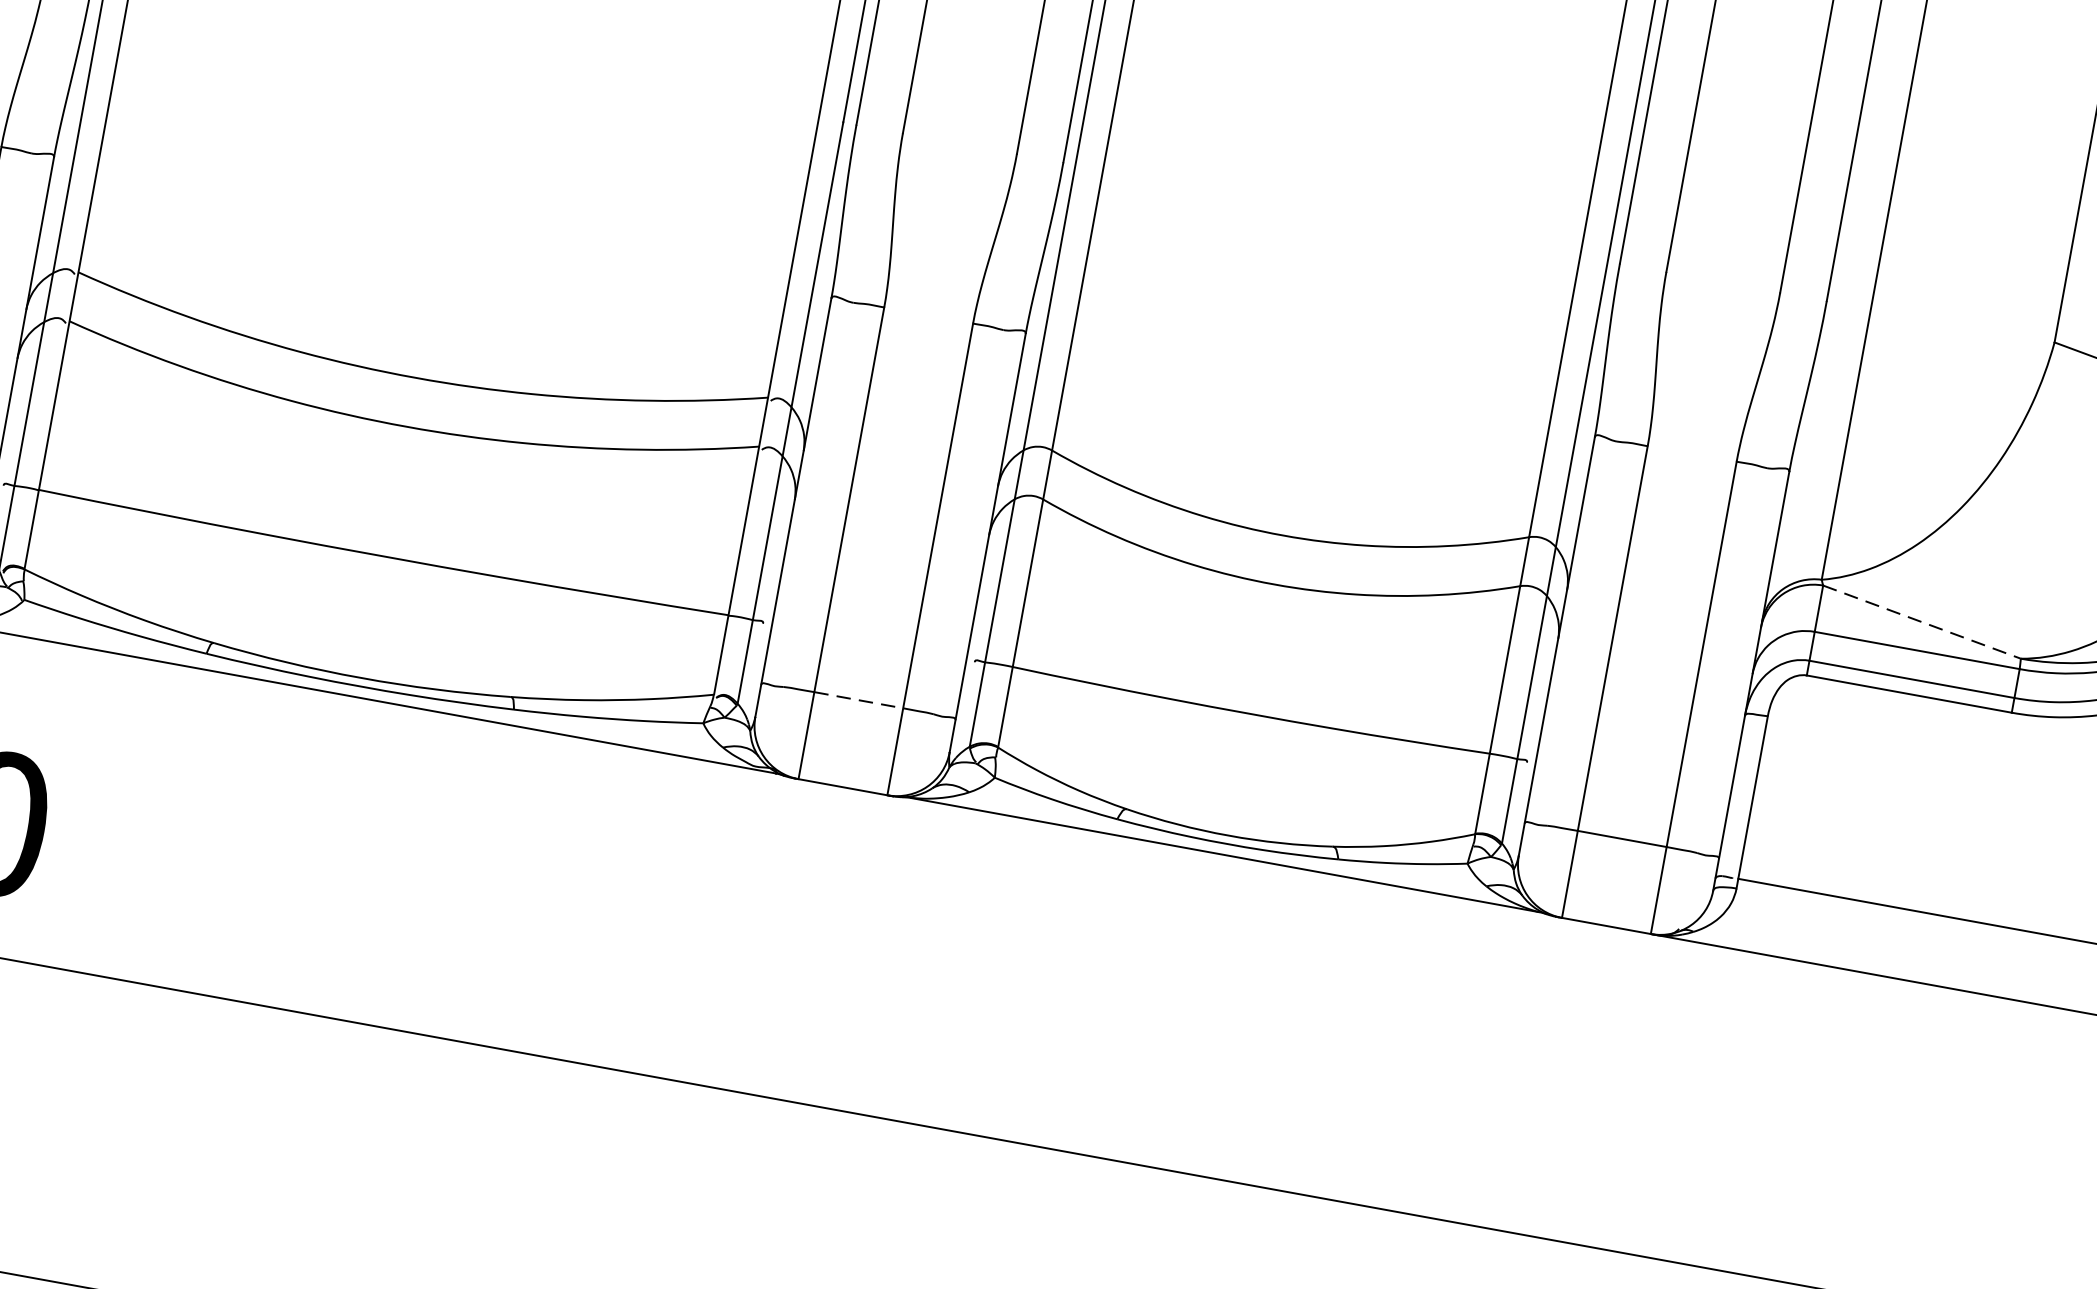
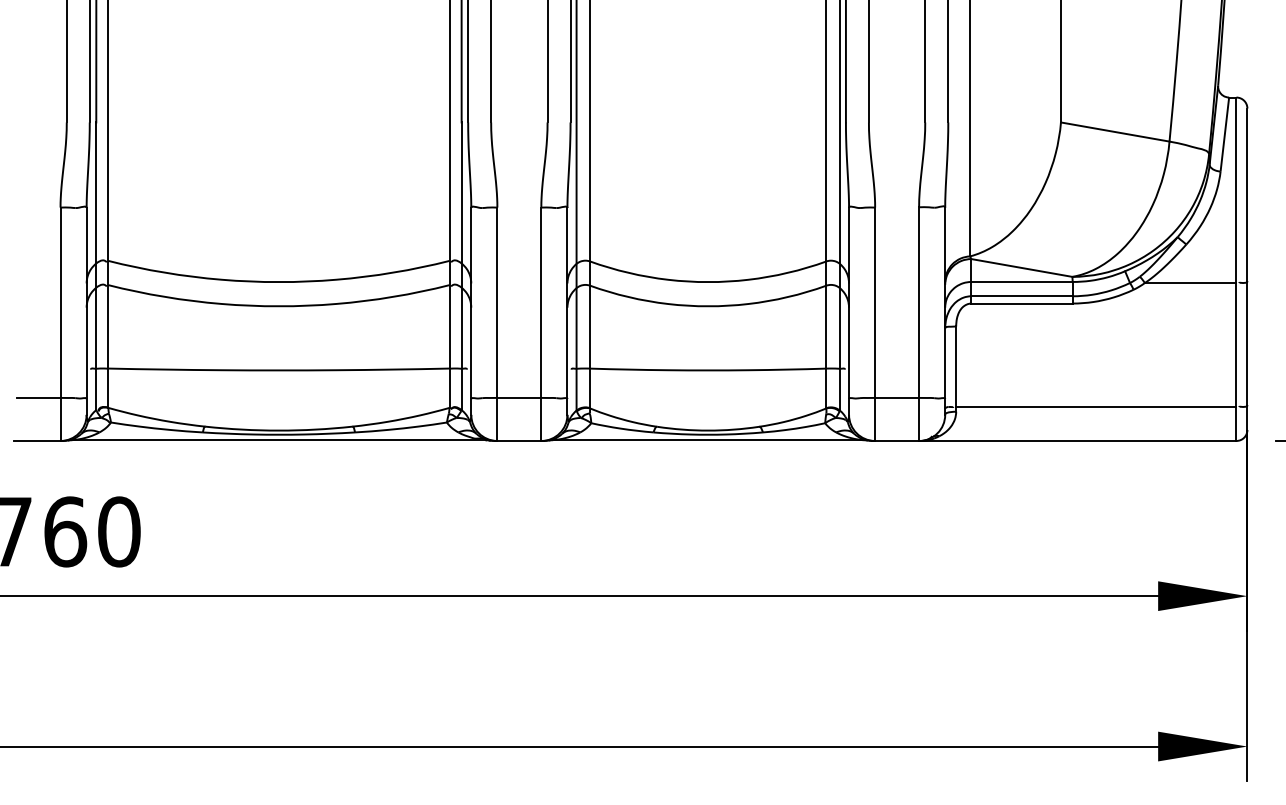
line: (1923, 623) -> (1022, 268), dashed -> solid
line: (859, 699) -> (519, 397), dashed -> solid

